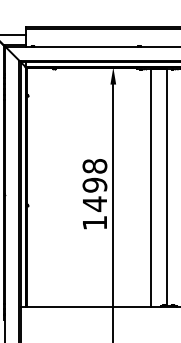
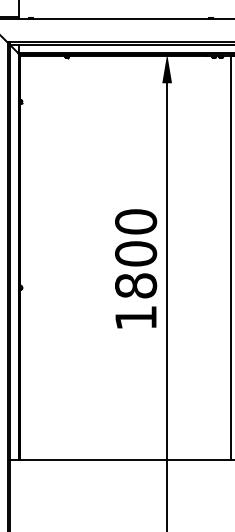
text: (94, 185) -> (135, 254), 1498 -> 1800

